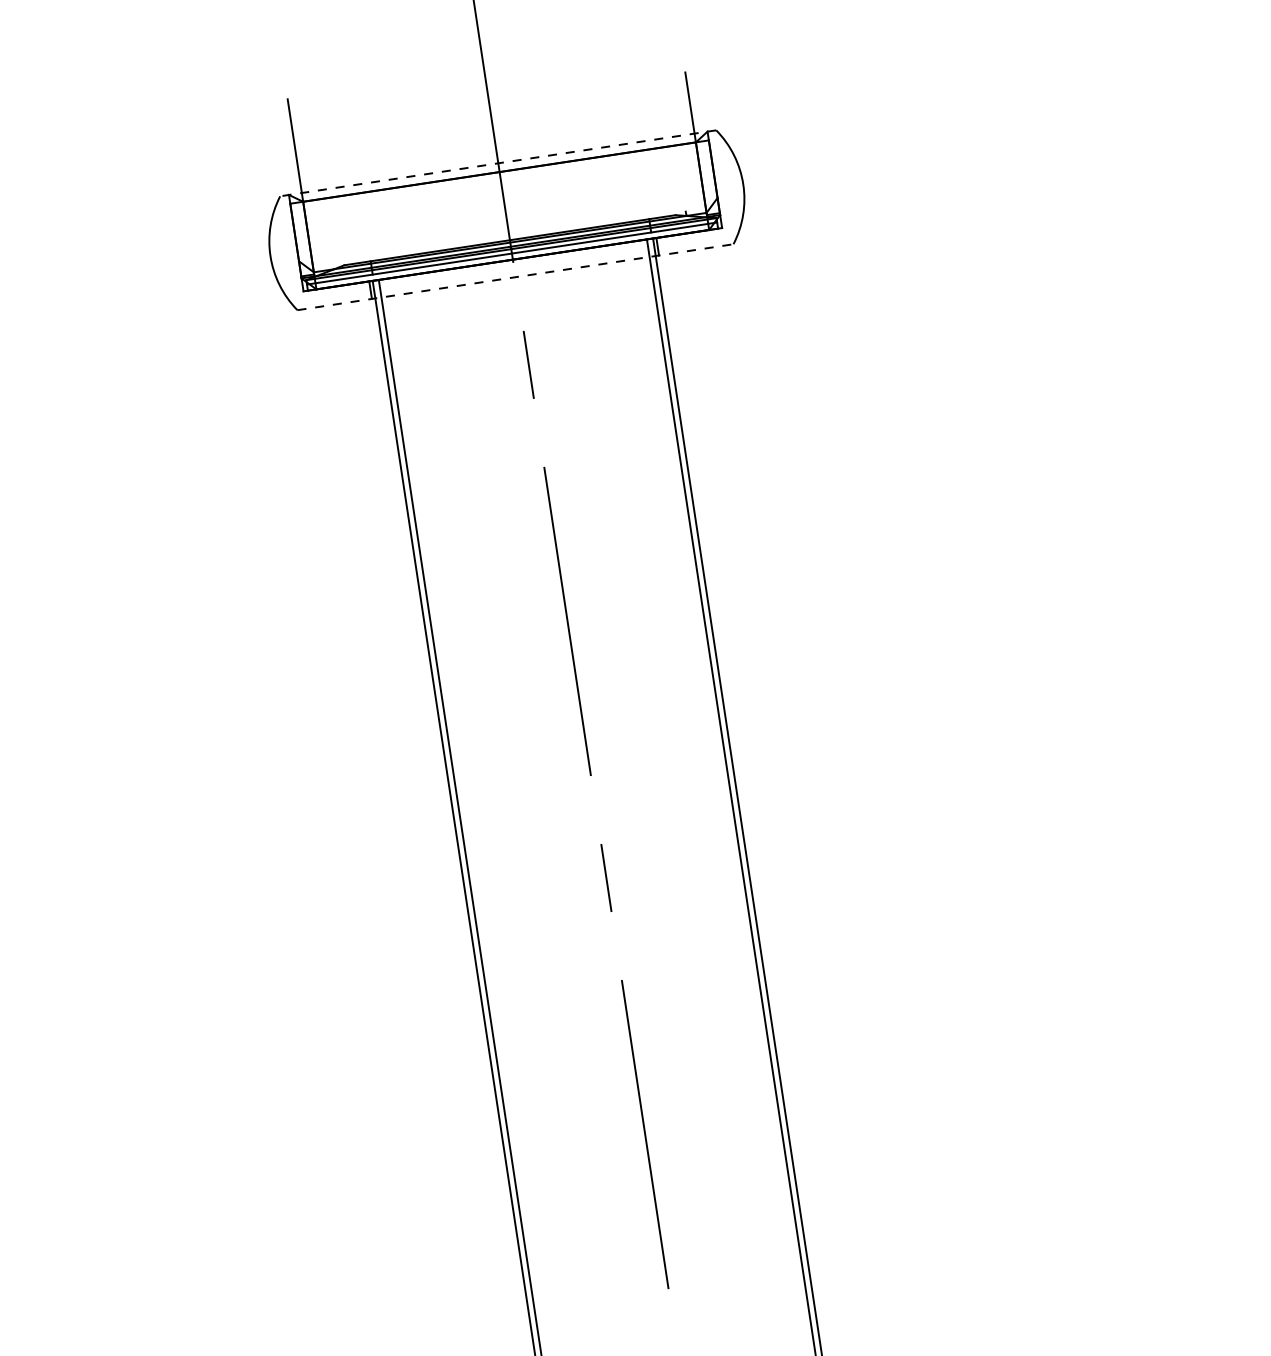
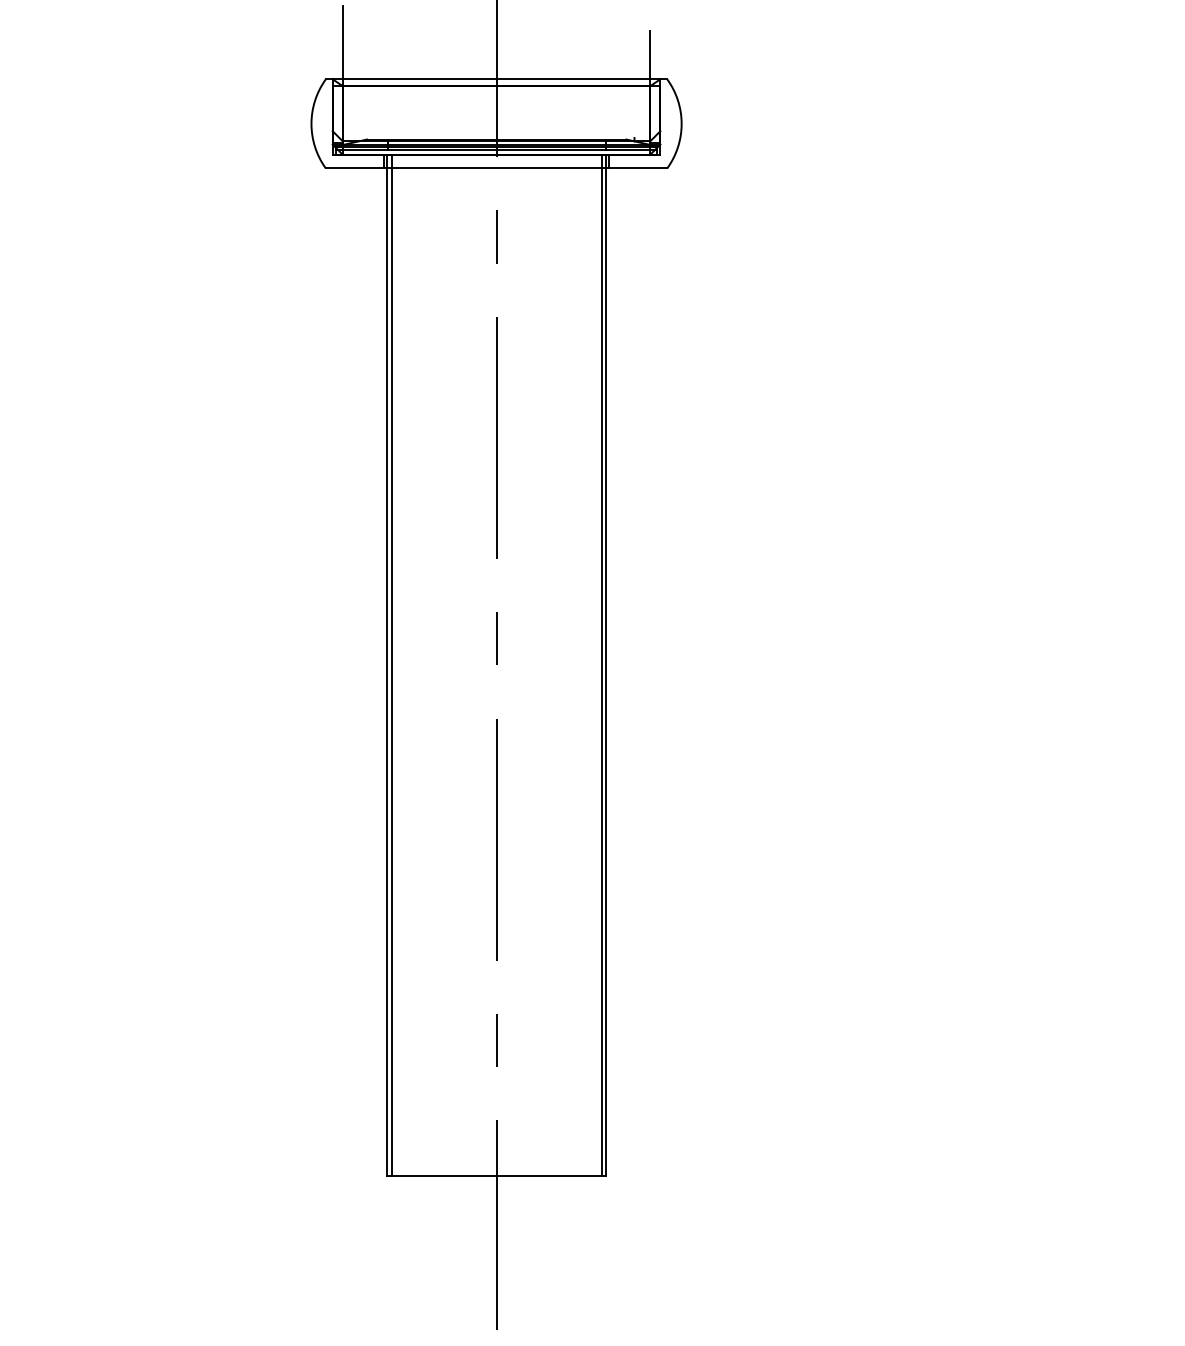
line: (498, 163) -> (496, 79), dashed -> solid
line: (515, 277) -> (496, 168), dashed -> solid

